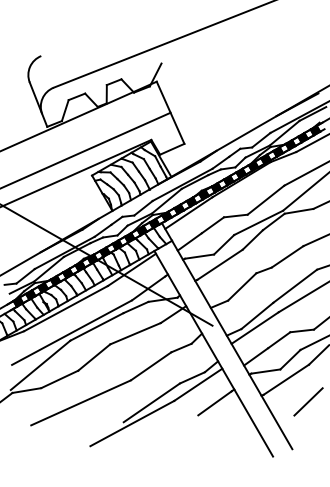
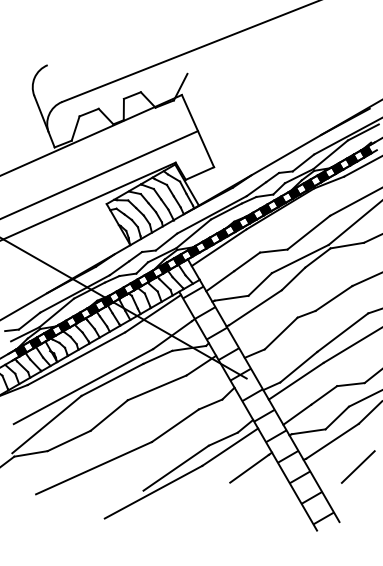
hatch: (222, 348) -> (258, 405), added

